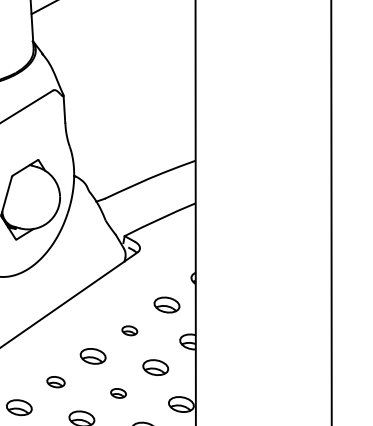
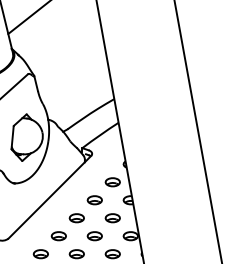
part: (129, 331) -> (94, 200), size x1.67
part: (55, 382) -> (58, 236), size x1.43
part: (118, 393) -> (94, 236), size x1.67

